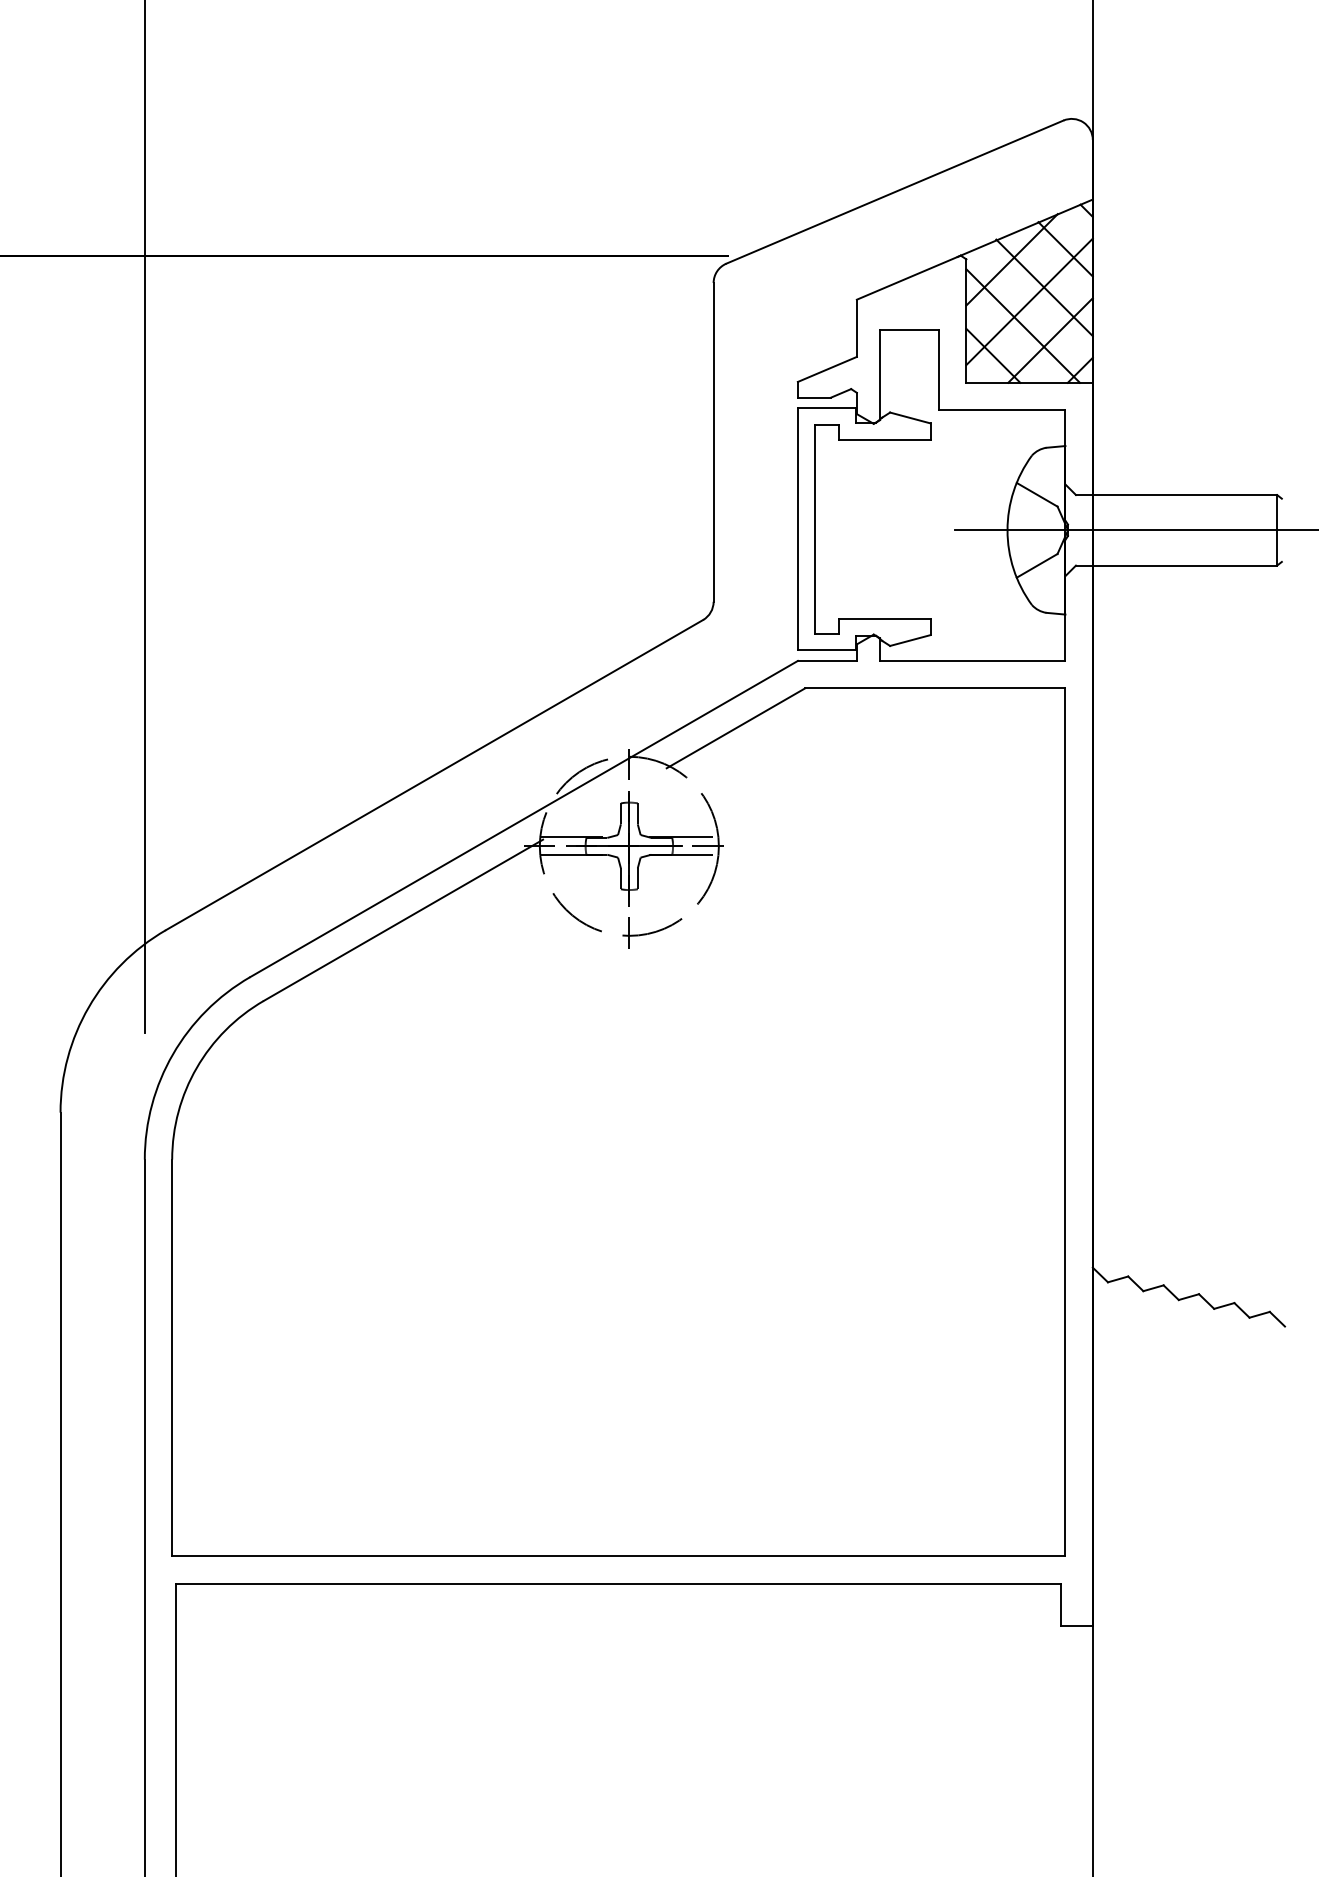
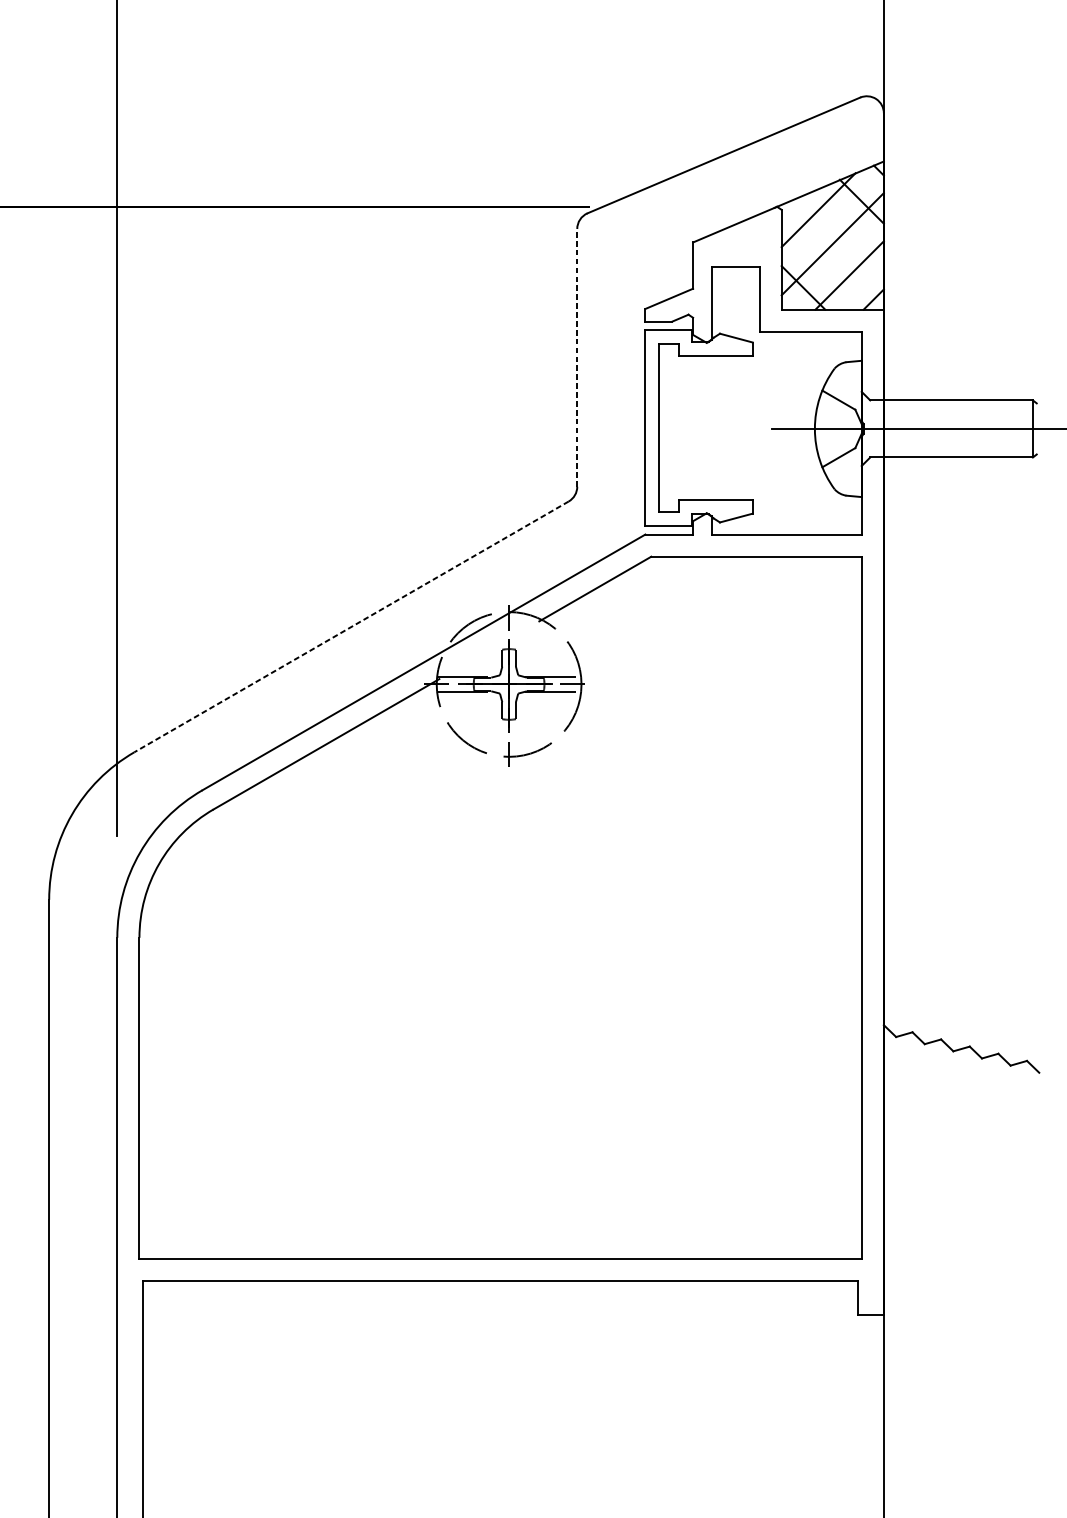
line: (1044, 287) -> (844, 232), removed
line: (1022, 325) -> (827, 263), removed
line: (713, 441) -> (577, 357), solid -> dashed
line: (434, 775) -> (351, 627), solid -> dashed

